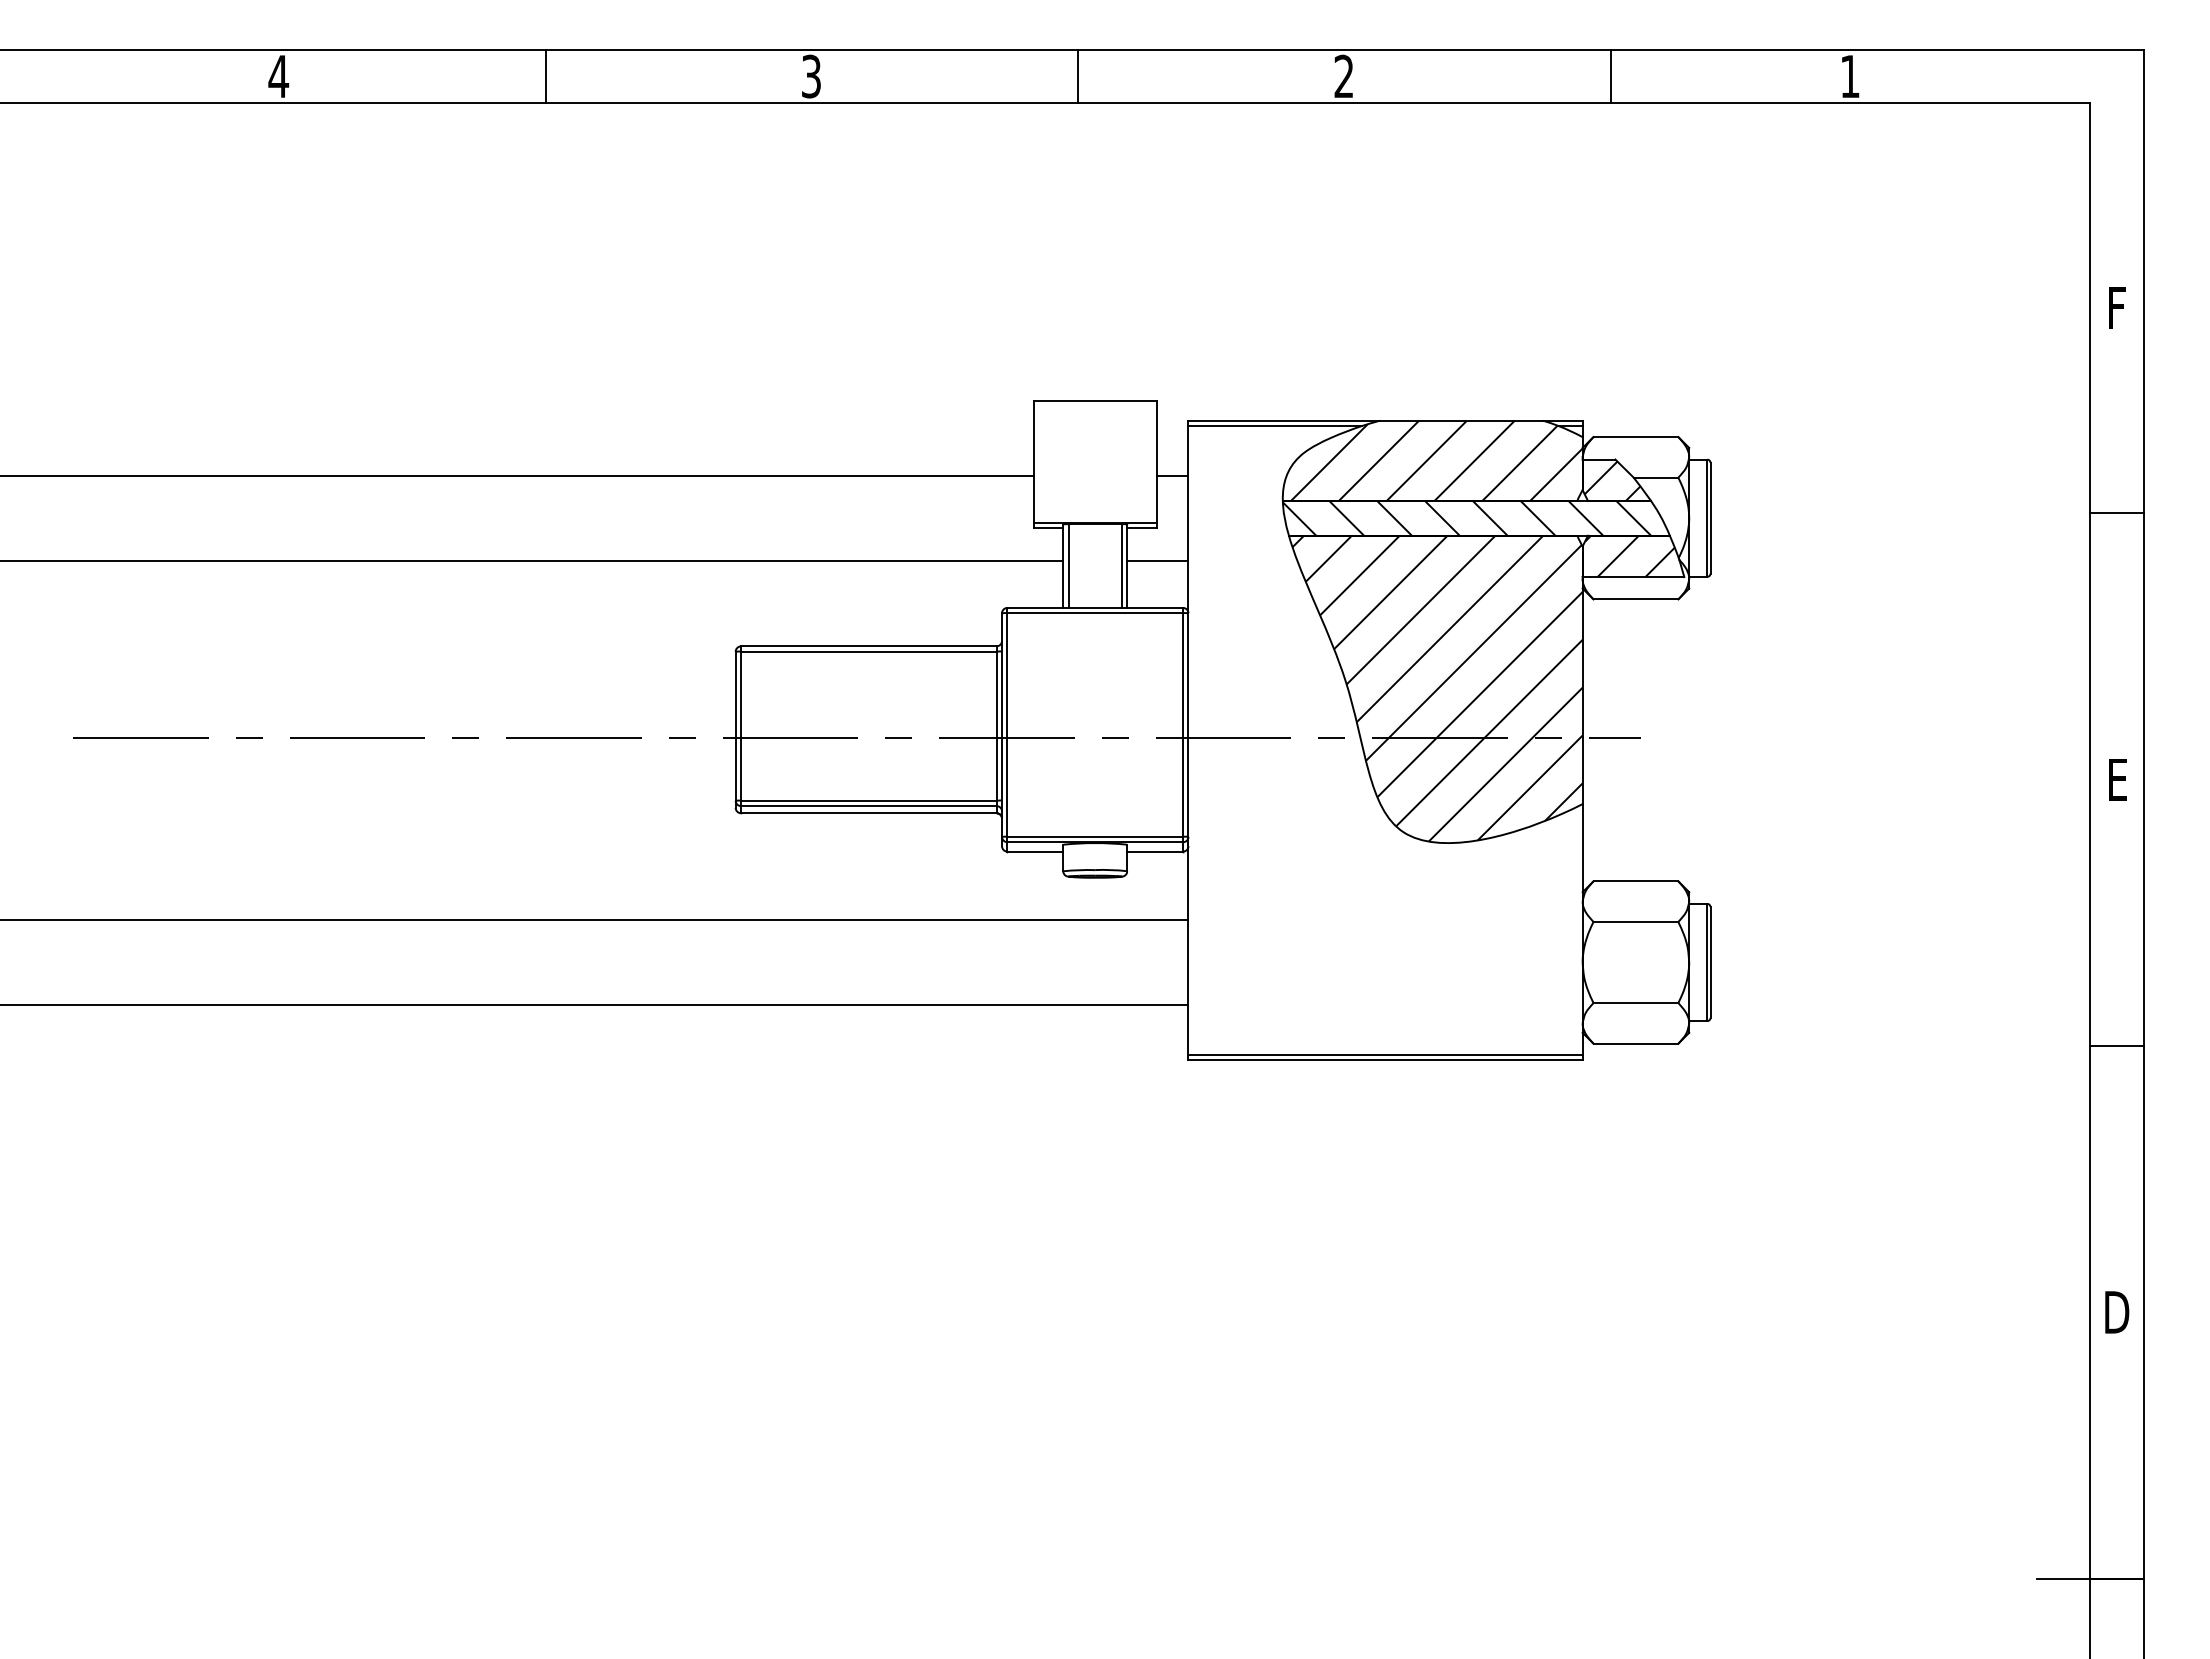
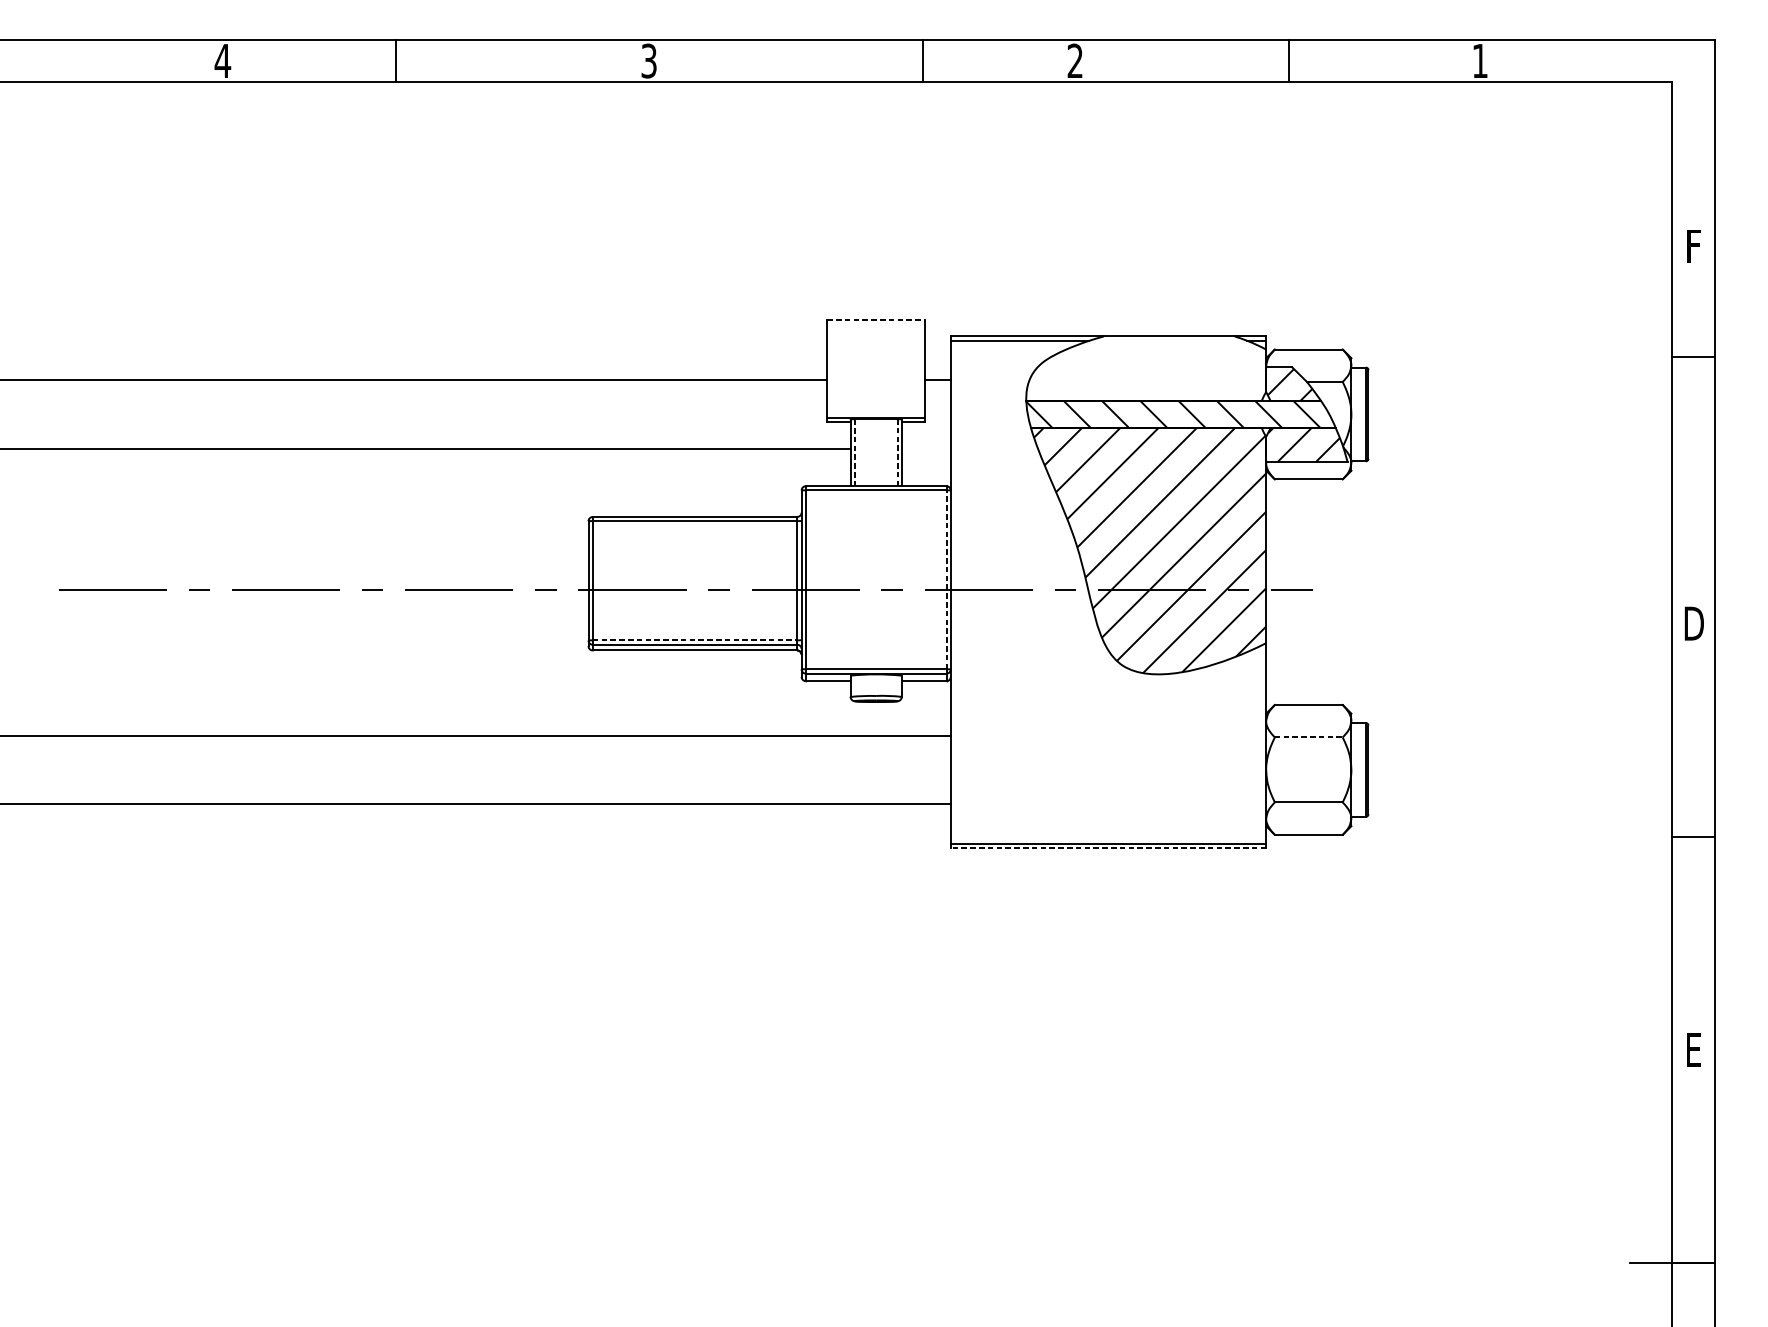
line: (545, 76) -> (395, 61), moved
line: (1078, 76) -> (922, 61), moved
line: (1095, 400) -> (876, 320), solid -> dashed
hatch: (1436, 460) -> (1149, 368), removed
line: (2116, 513) -> (1693, 357), moved
line: (1157, 560) -> (926, 448), removed
line: (1068, 566) -> (854, 453), solid -> dashed
line: (1121, 566) -> (897, 453), solid -> dashed
line: (1183, 724) -> (946, 579), solid -> dashed
text: (2117, 779) -> (1694, 623), E -> D
line: (868, 800) -> (694, 640), solid -> dashed
line: (1636, 921) -> (1309, 737), solid -> dashed
line: (1385, 1059) -> (1108, 847), solid -> dashed
text: (2117, 1312) -> (1694, 1049), D -> E

